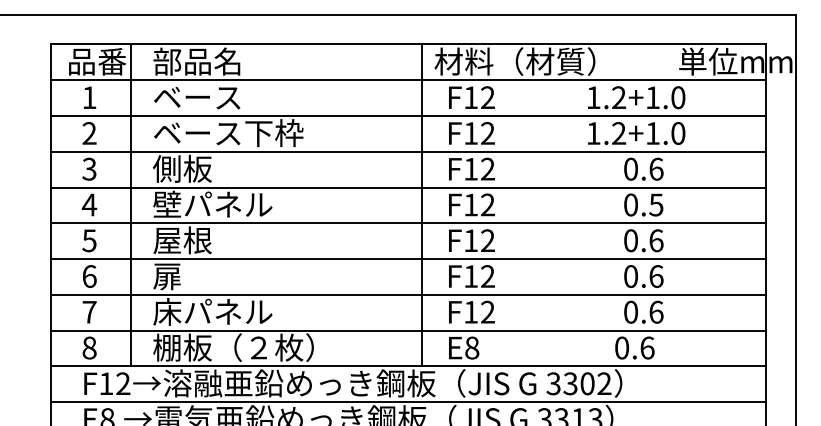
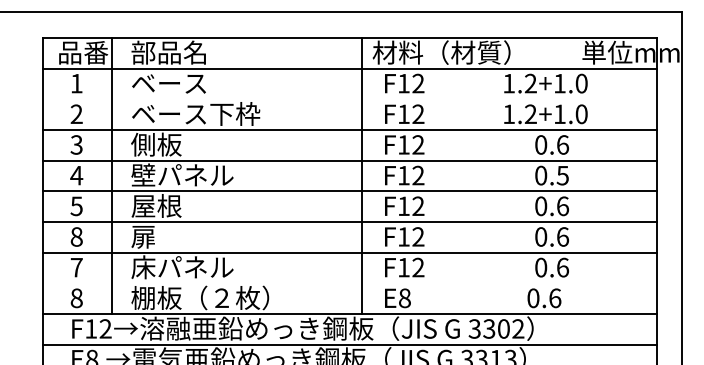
line: (407, 116) -> (349, 99), removed
text: (89, 275) -> (76, 236), 6 -> 8
line: (407, 330) -> (349, 283), removed

